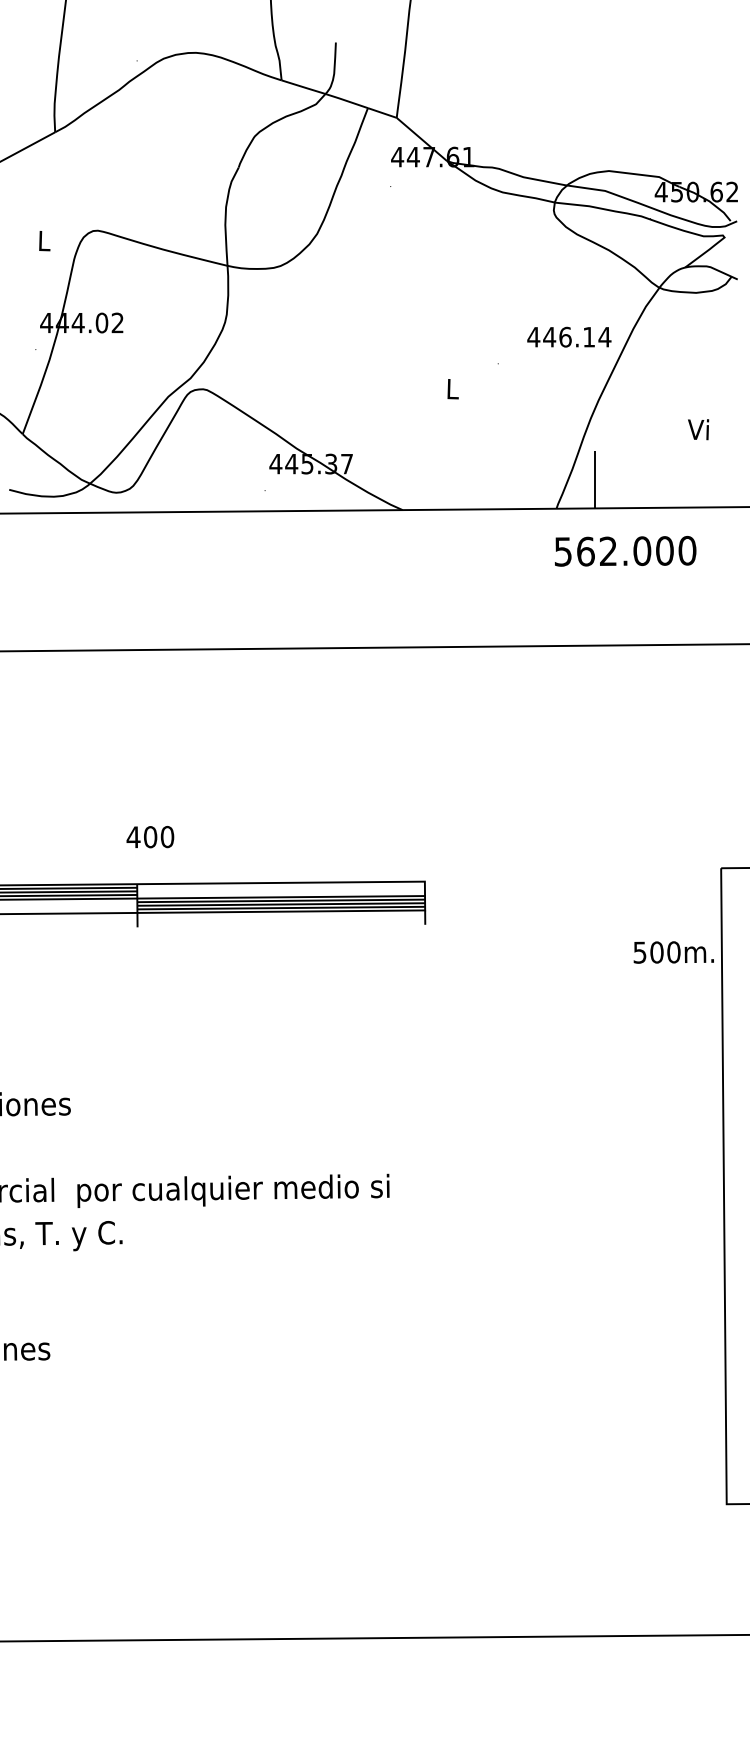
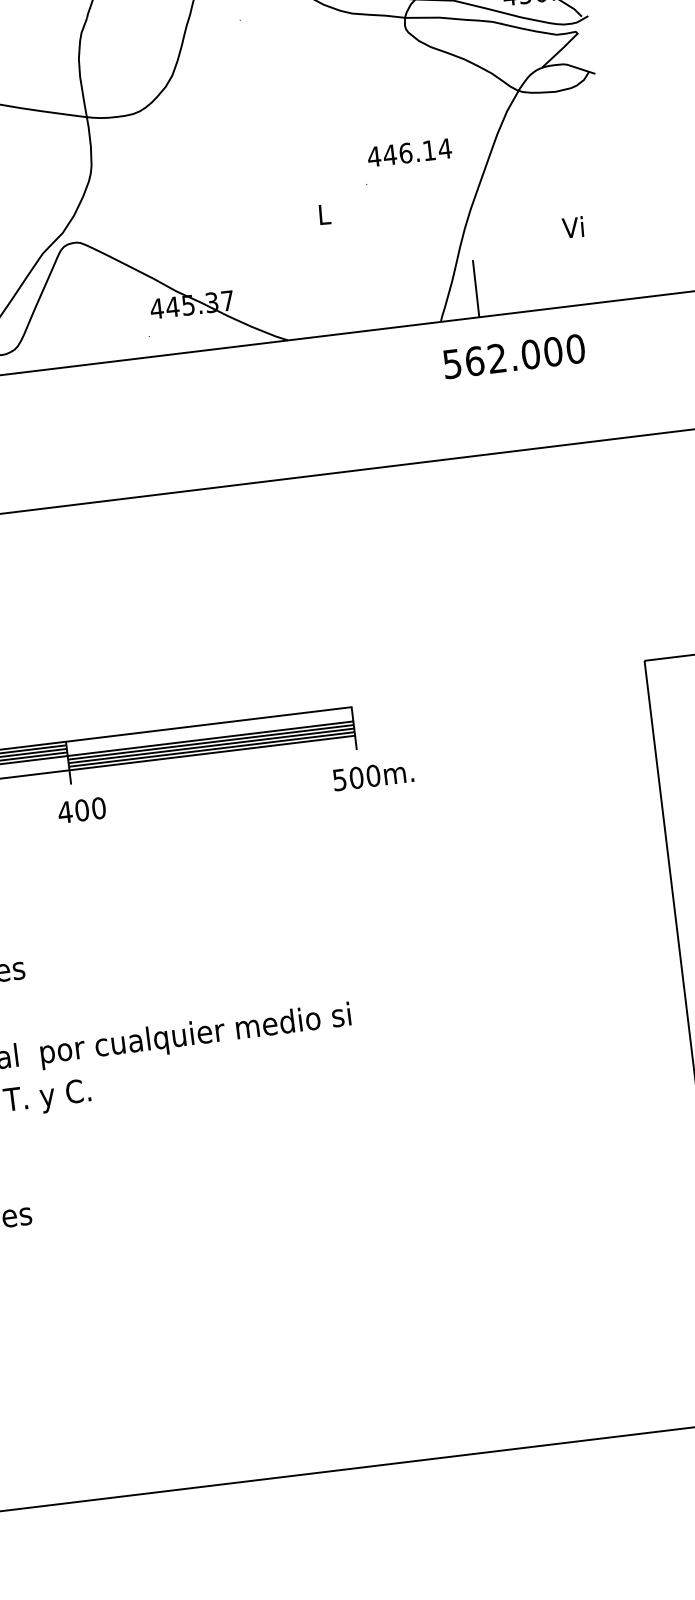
text: (569, 336) -> (409, 152), moved
text: (150, 837) -> (82, 810), moved
text: (673, 952) -> (373, 776), moved

